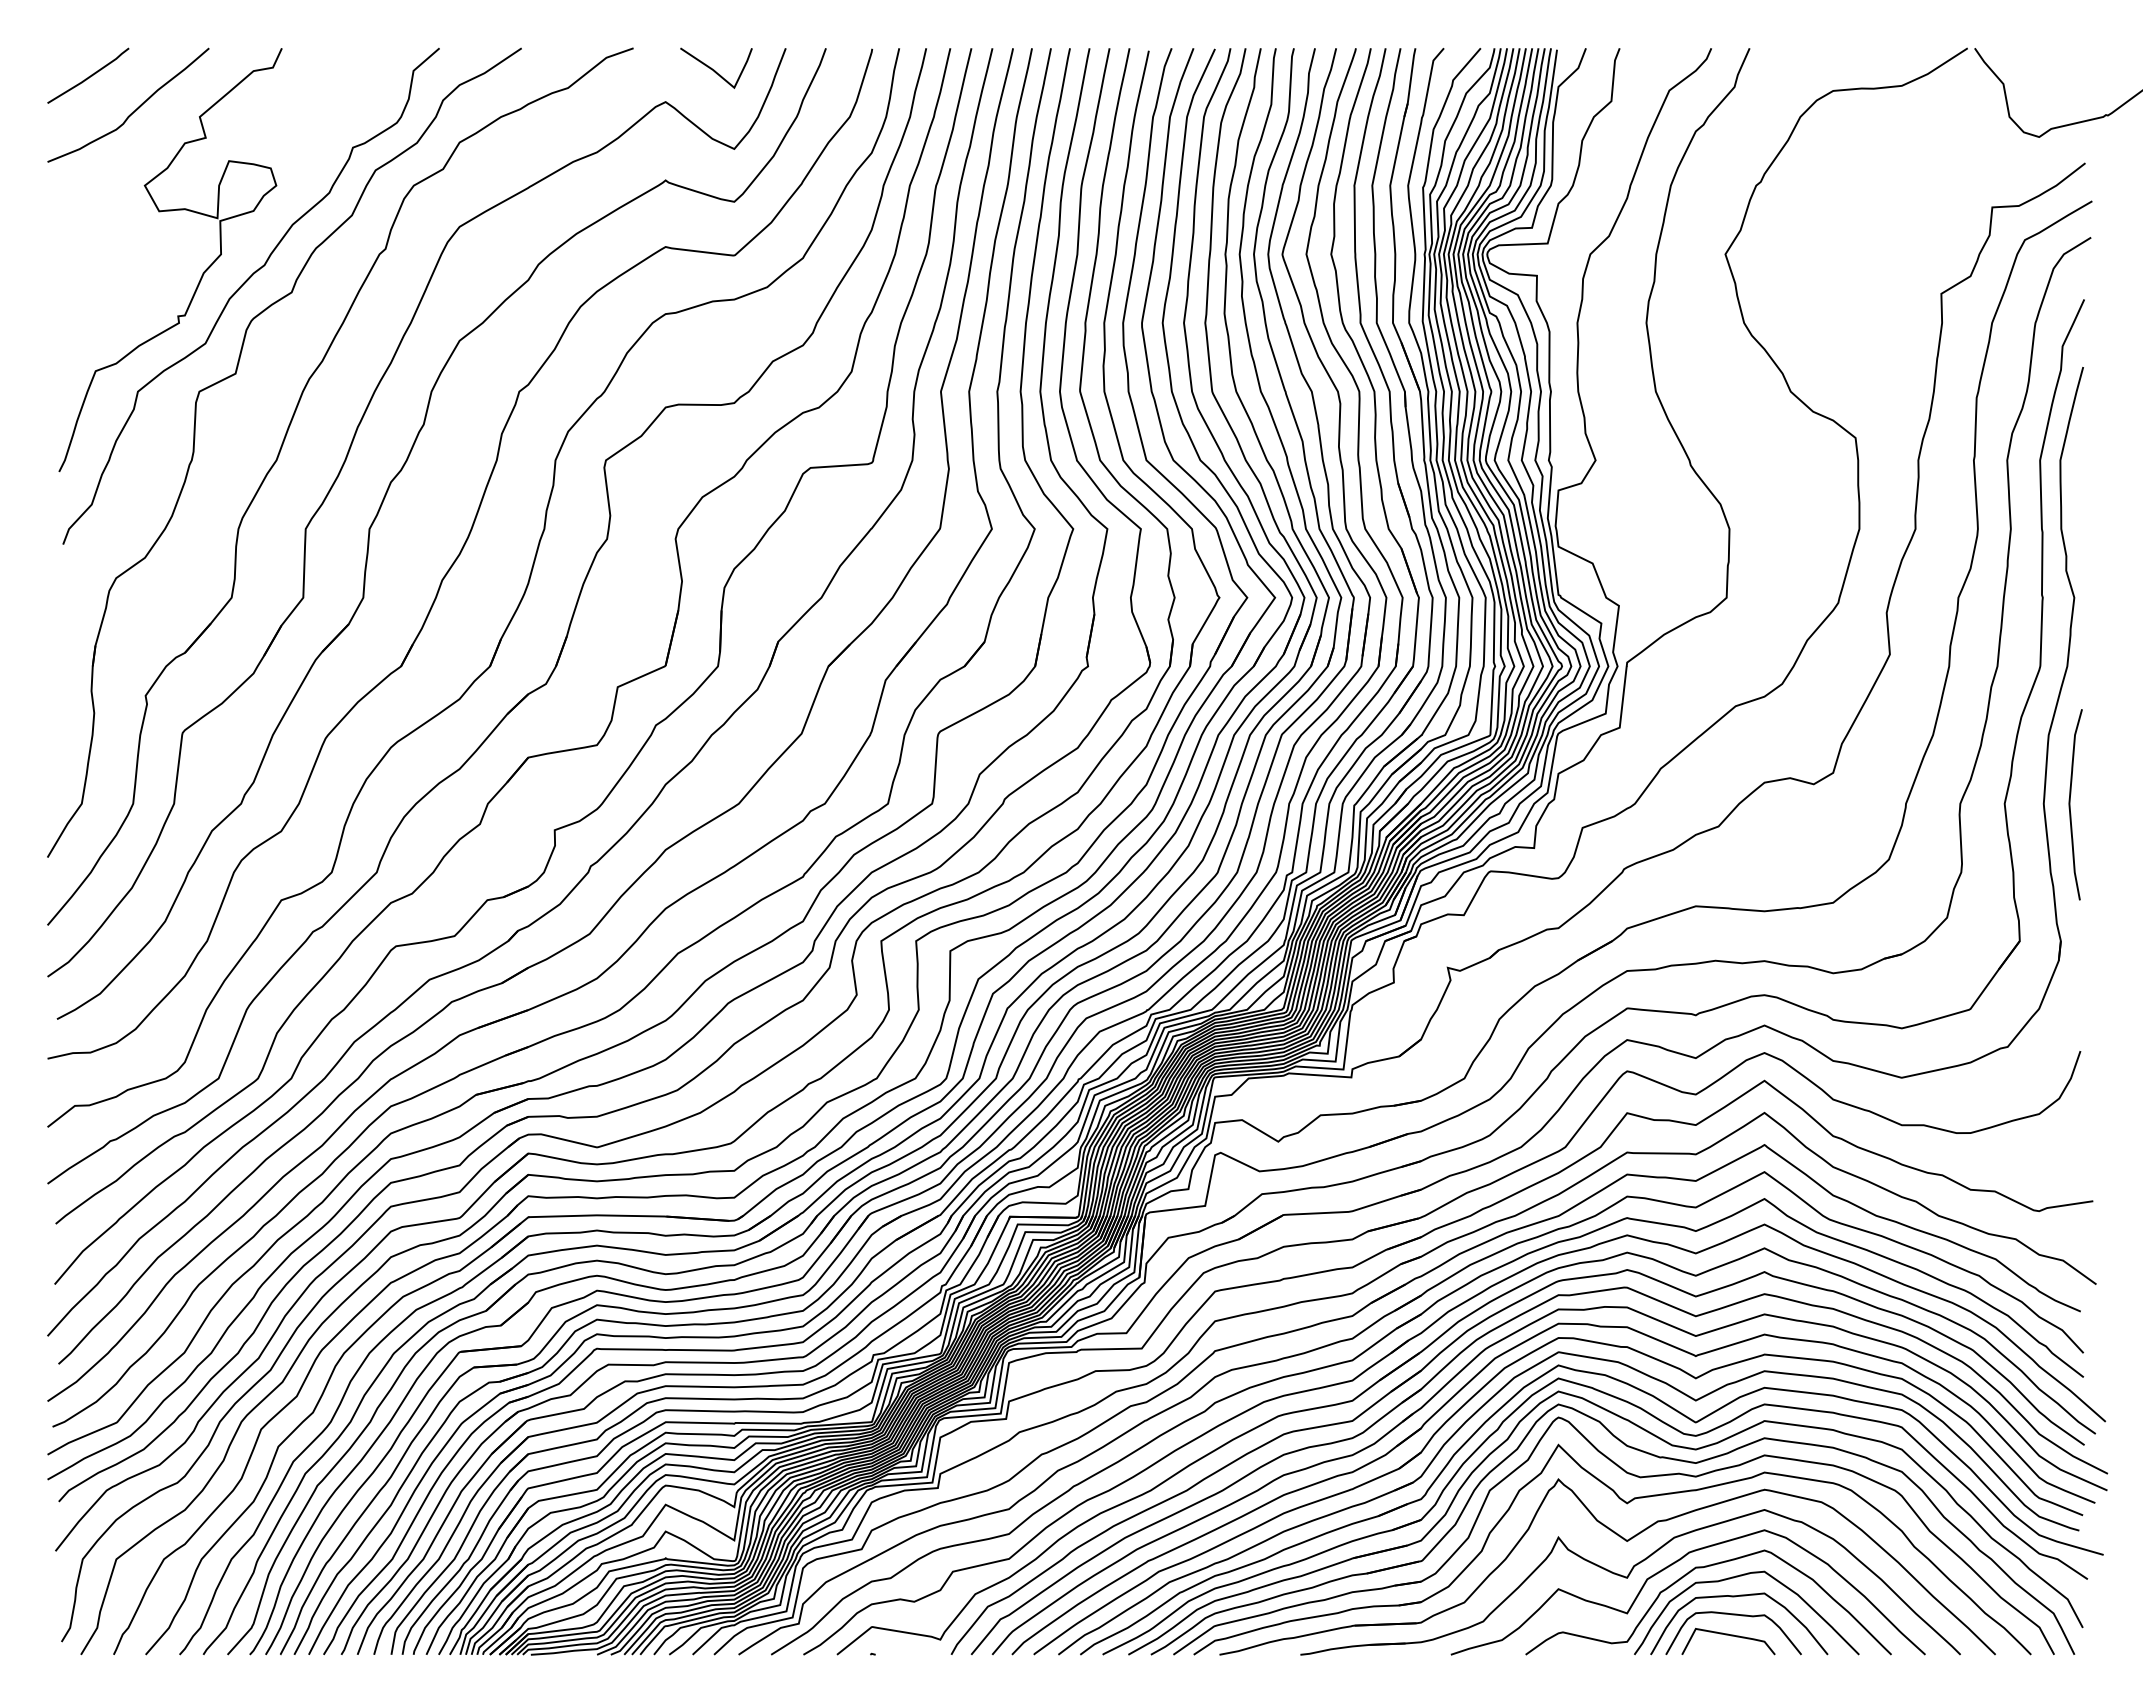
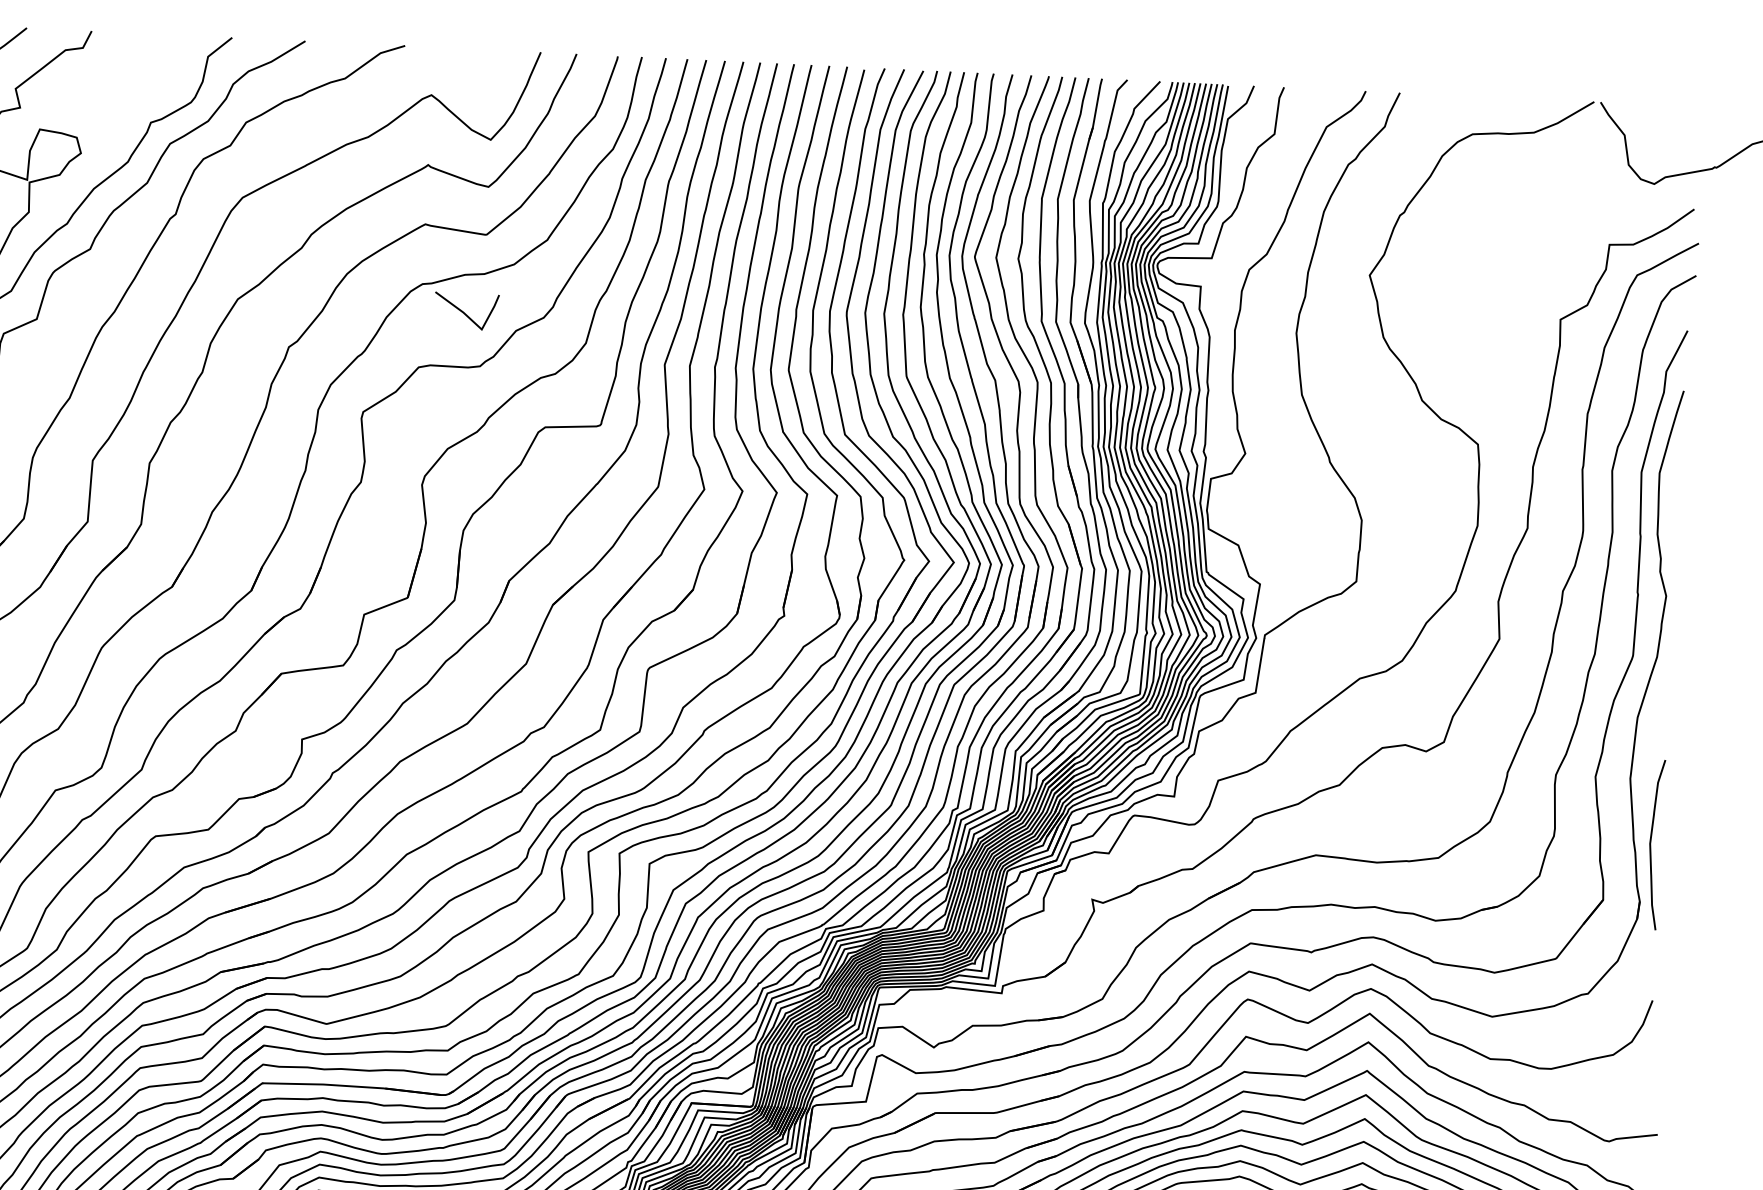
line: (714, 69) -> (464, 312), moved
curve: (2070, 804) -> (1651, 844), moved

